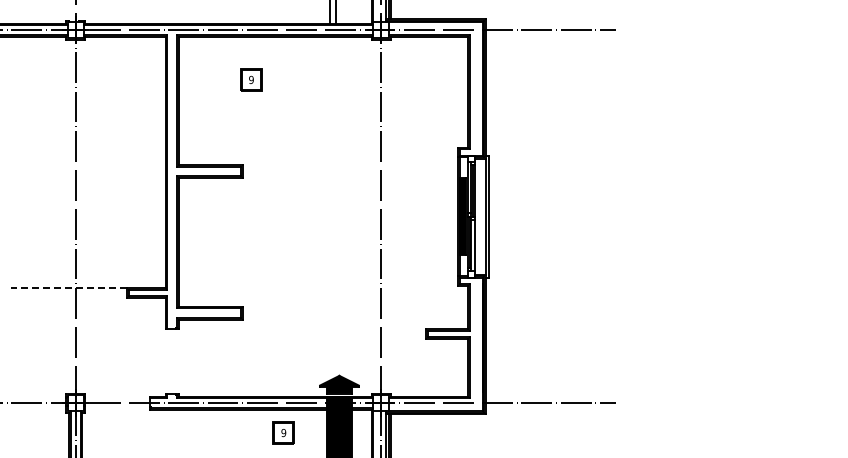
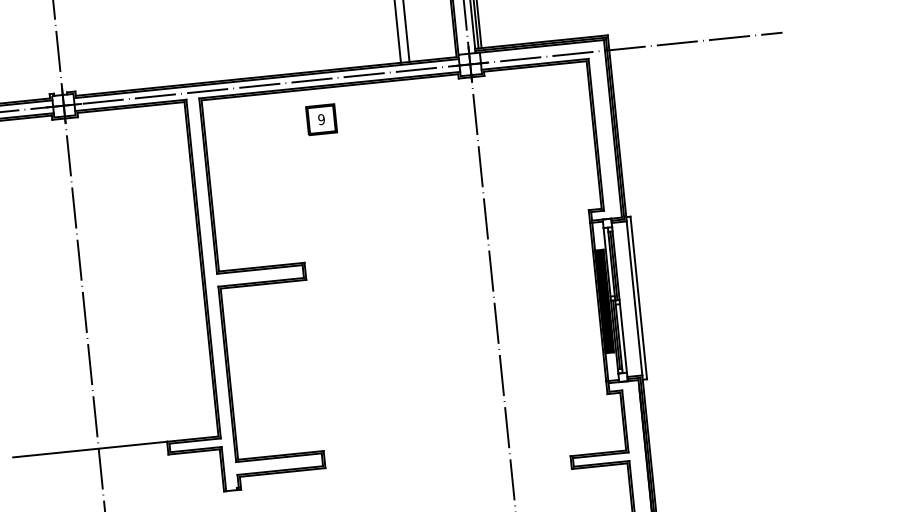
part: (251, 79) -> (321, 118), moved
line: (69, 287) -> (90, 448), dashed -> solid

